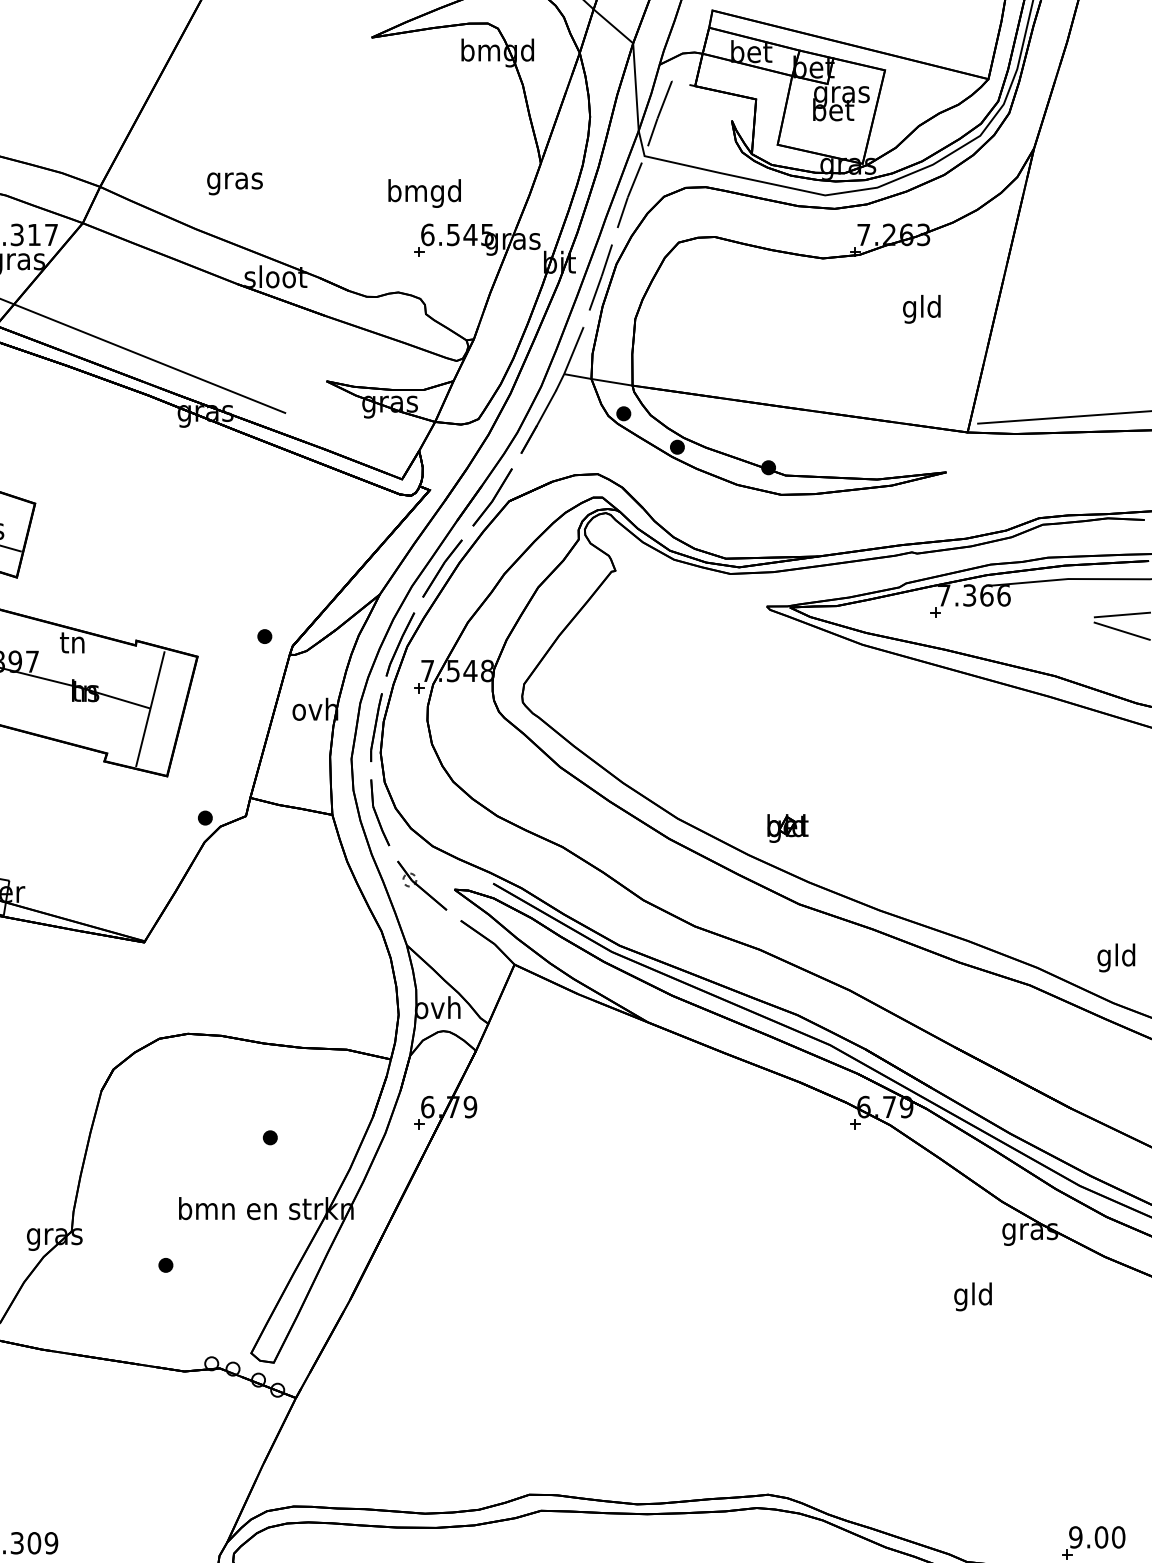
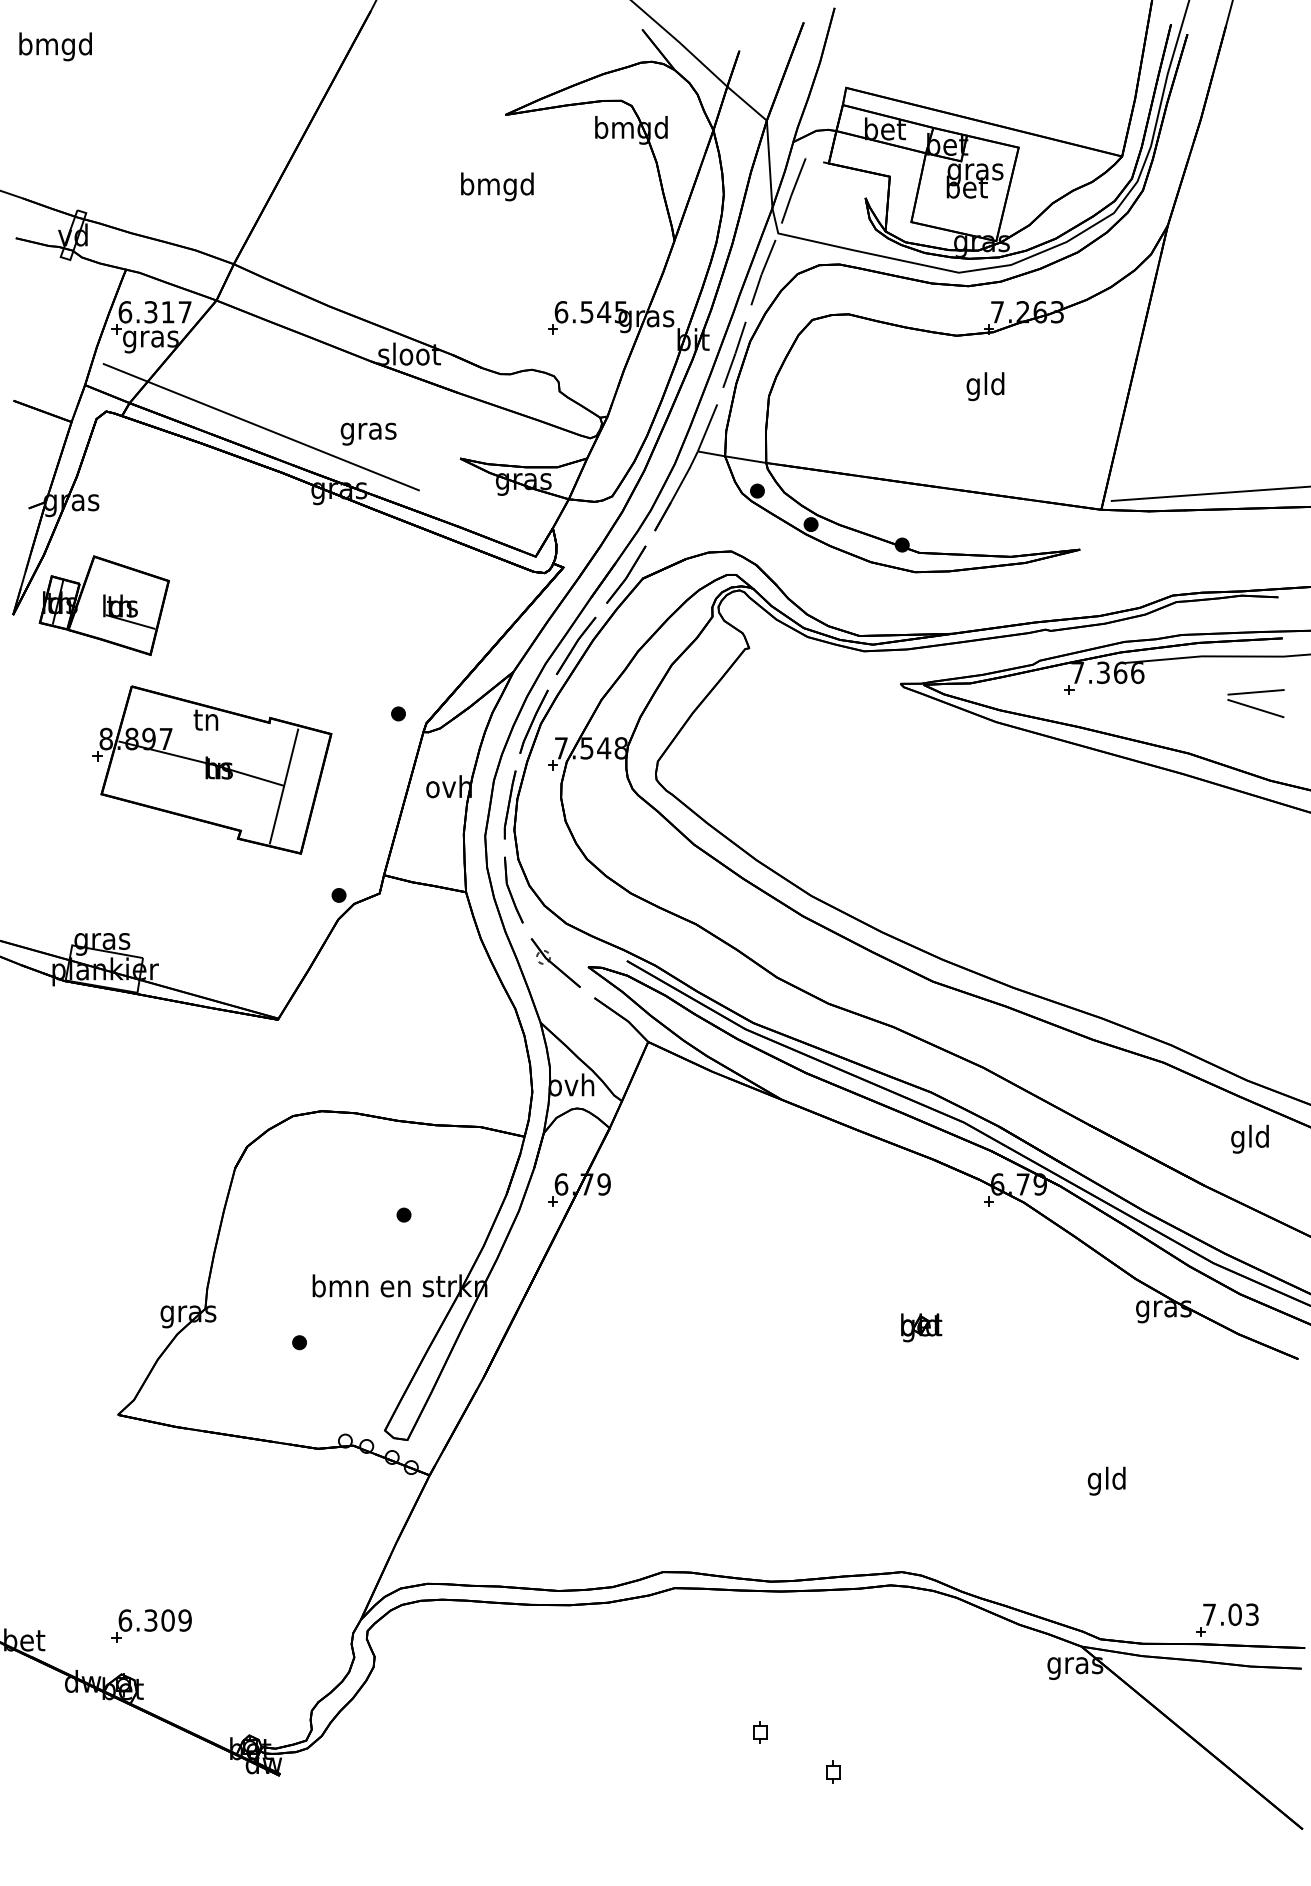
text: (234, 183) -> (368, 433), moved
text: (424, 193) -> (497, 186), moved
text: (921, 309) -> (985, 386), moved
part: (787, 828) -> (921, 1327), moved
text: (1115, 957) -> (1249, 1138), moved
text: (972, 1296) -> (1106, 1480), moved
text: (1096, 1537) -> (1230, 1614), 9.00 -> 7.03

